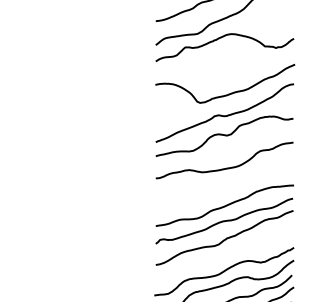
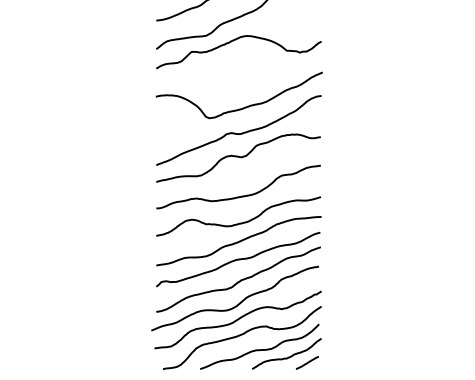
curve: (225, 190) -> (239, 222), added
curve: (225, 257) -> (239, 302), added

